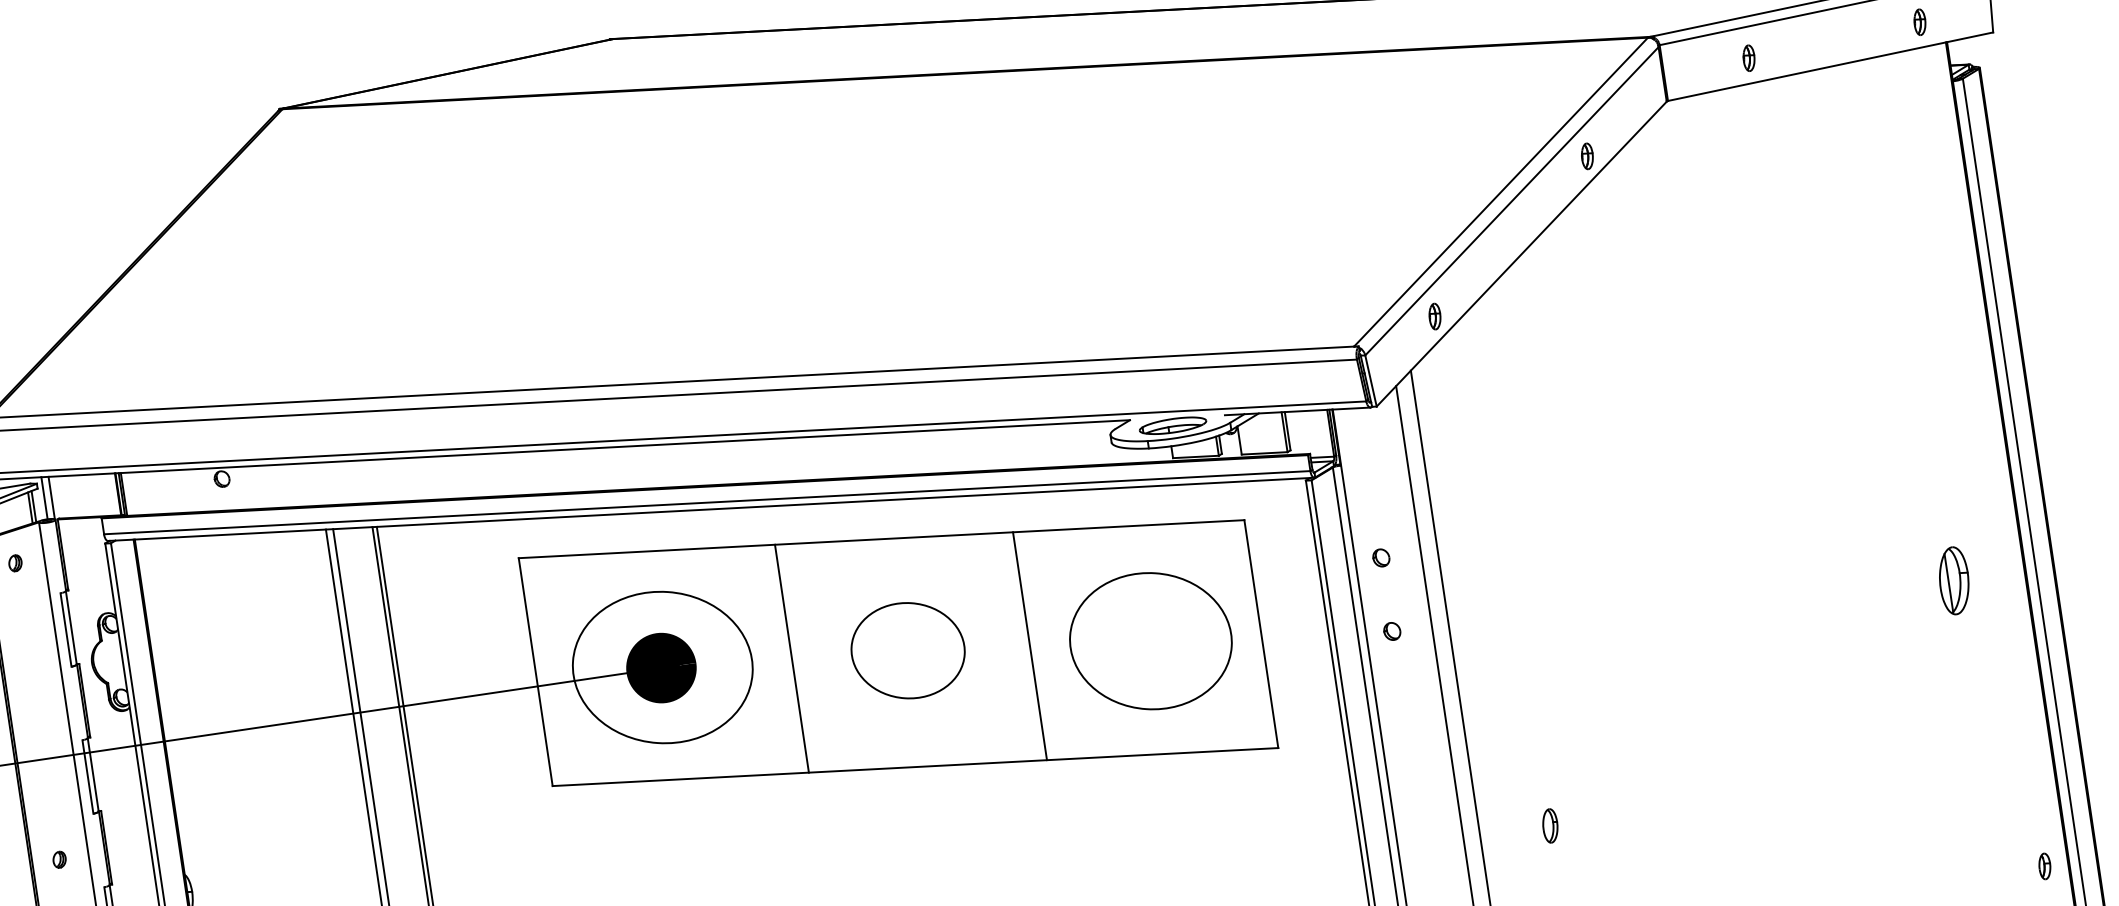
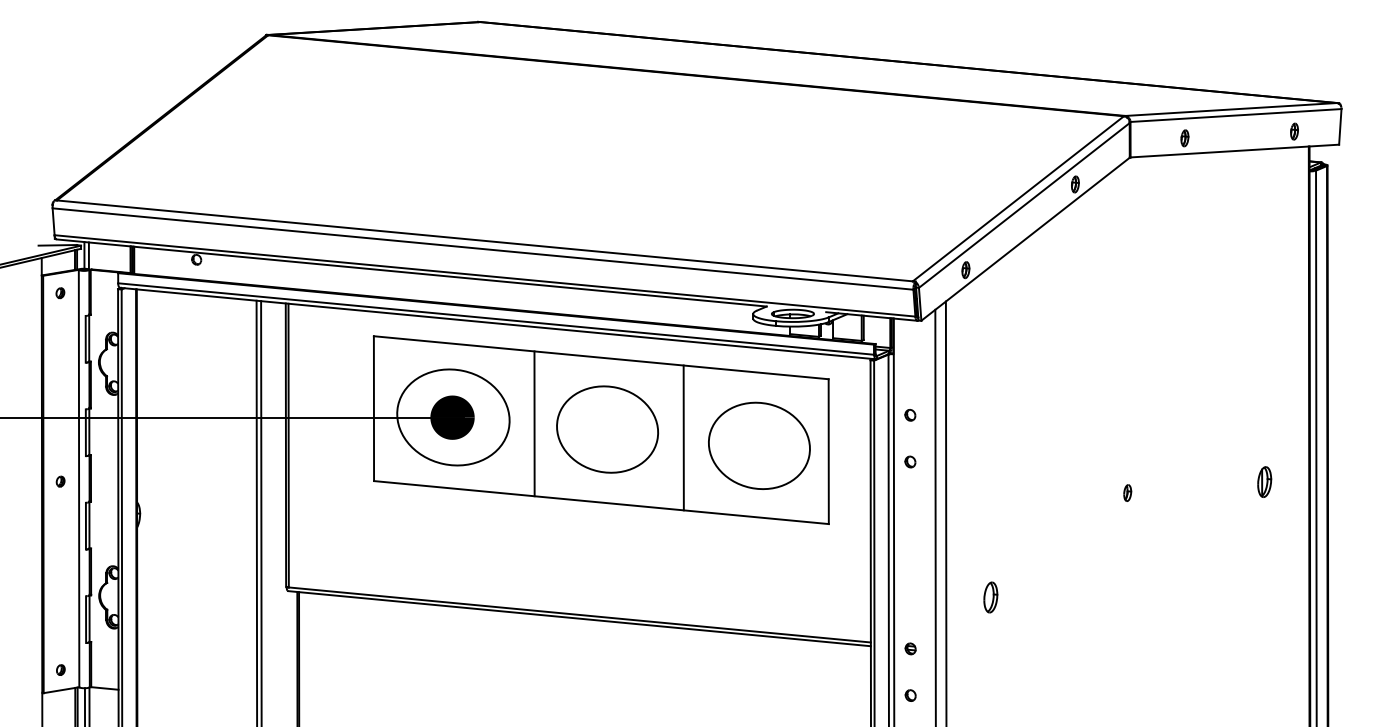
part: (1954, 579) -> (1264, 481), size x0.71
part: (908, 650) -> (607, 429), size x1.43
part: (1549, 826) -> (990, 597), size x1.43
part: (2044, 865) -> (1127, 492), moved

